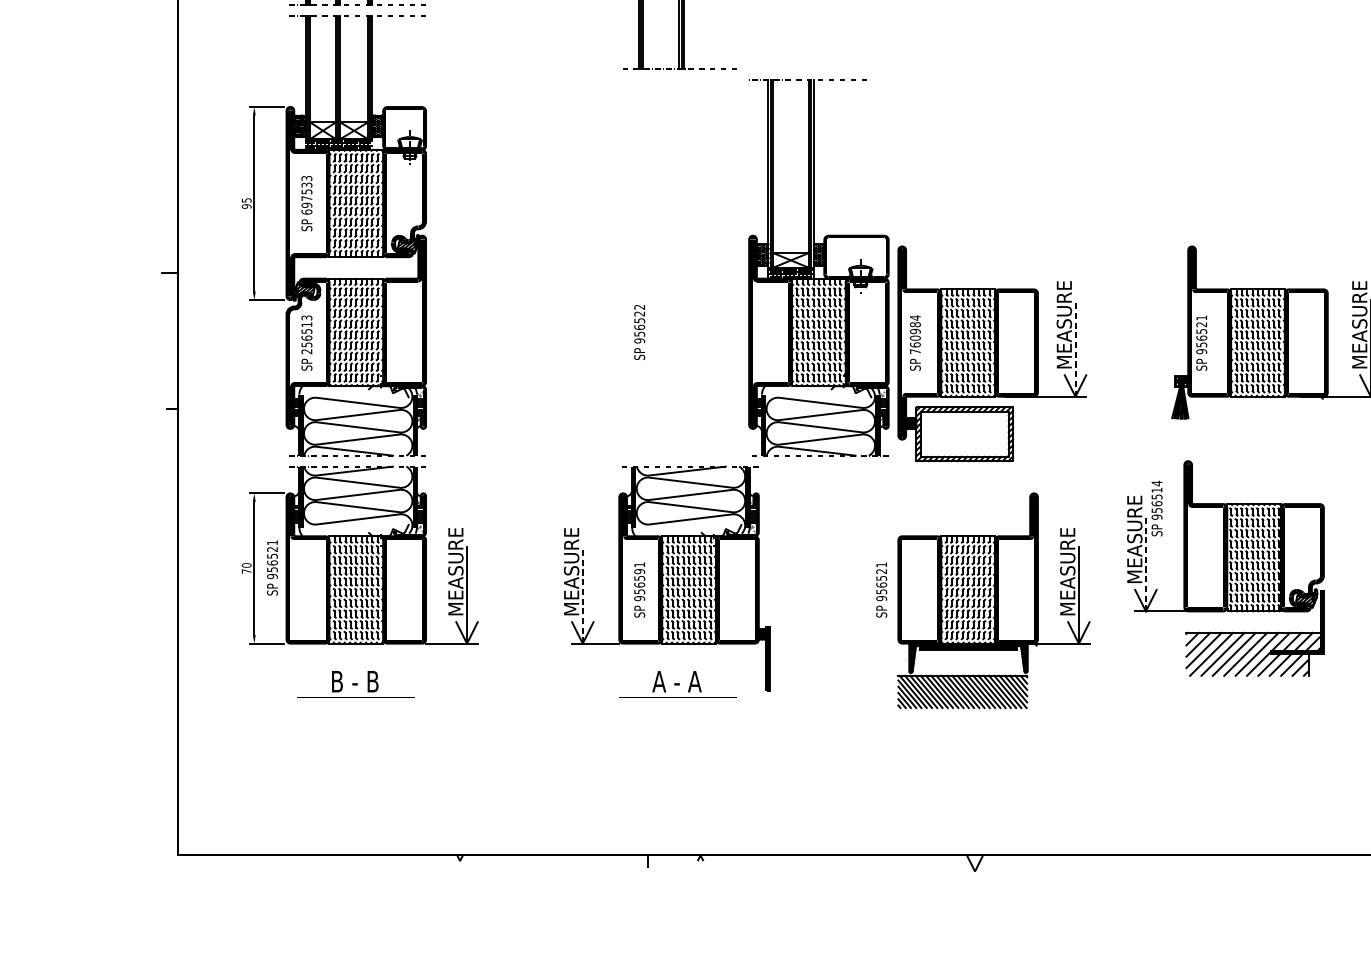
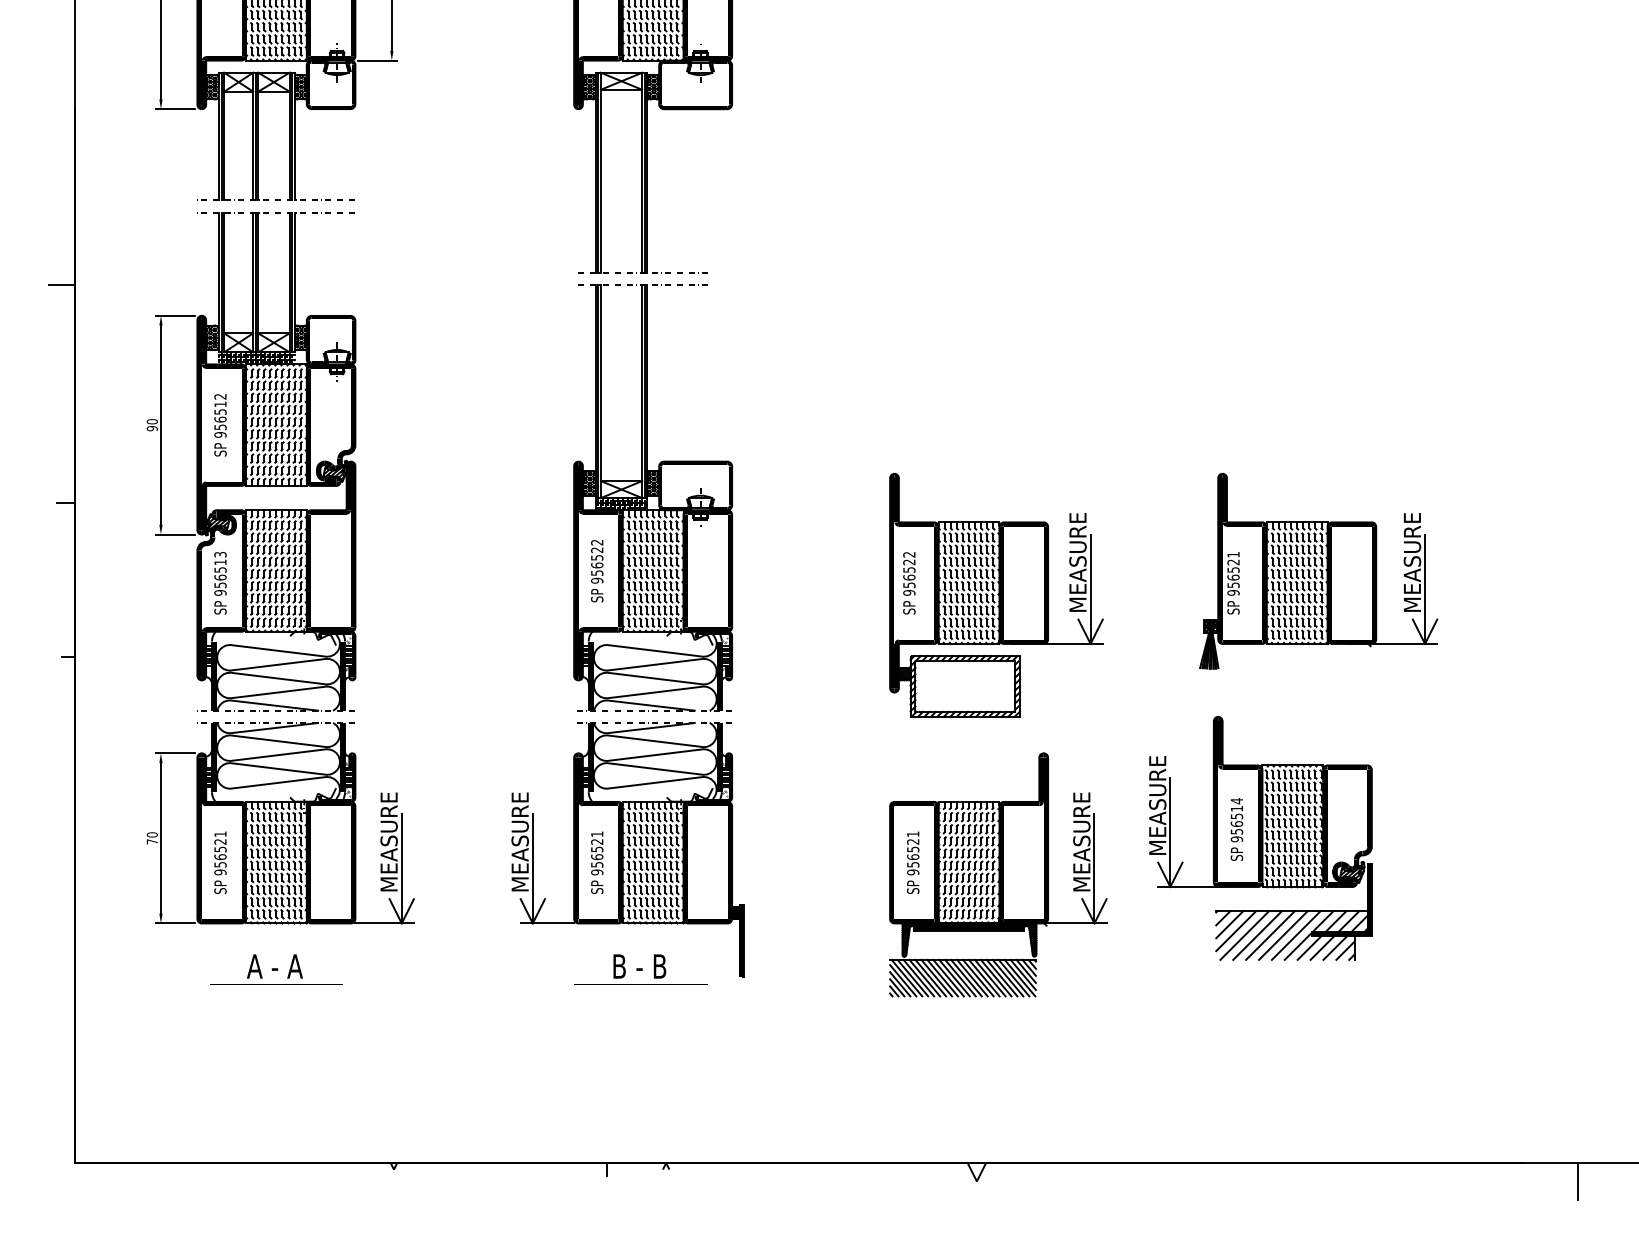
line: (167, 80) -> (62, 285), added
text: (306, 194) -> (220, 415), 697533 -> 956512
text: (245, 200) -> (151, 421), 95 -> 90
part: (818, 267) -> (652, 497), moved
text: (915, 334) -> (909, 573), 760984 -> 956522
line: (1075, 348) -> (1090, 589), dashed -> solid
text: (306, 351) -> (220, 592), 256513 -> 956513
text: (1156, 508) -> (1236, 829), moved
line: (1146, 563) -> (1170, 832), dashed -> solid
text: (272, 567) -> (220, 862), moved
text: (639, 571) -> (597, 841), 956591 -> 956521
text: (881, 589) -> (913, 862), moved
line: (582, 595) -> (532, 868), dashed -> solid
text: (354, 681) -> (274, 966), B - B -> A - A
text: (677, 681) -> (639, 966), A - A -> B - B

